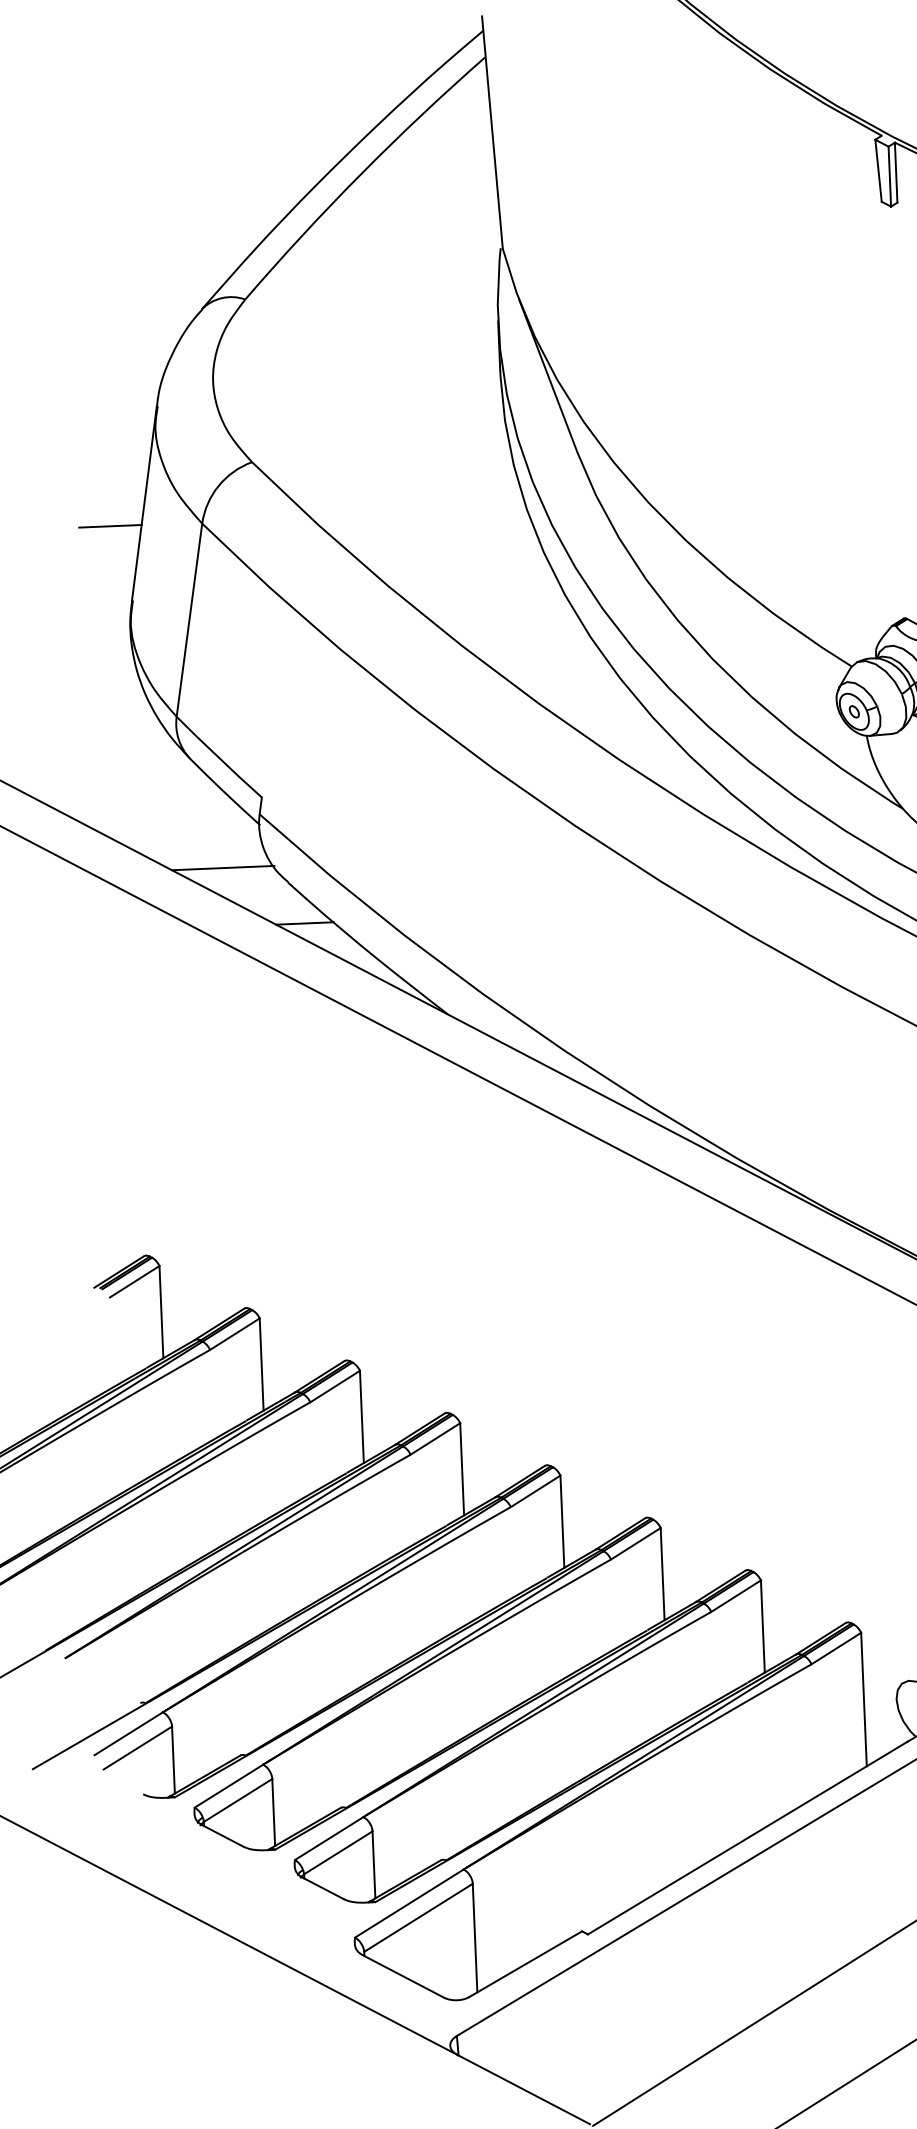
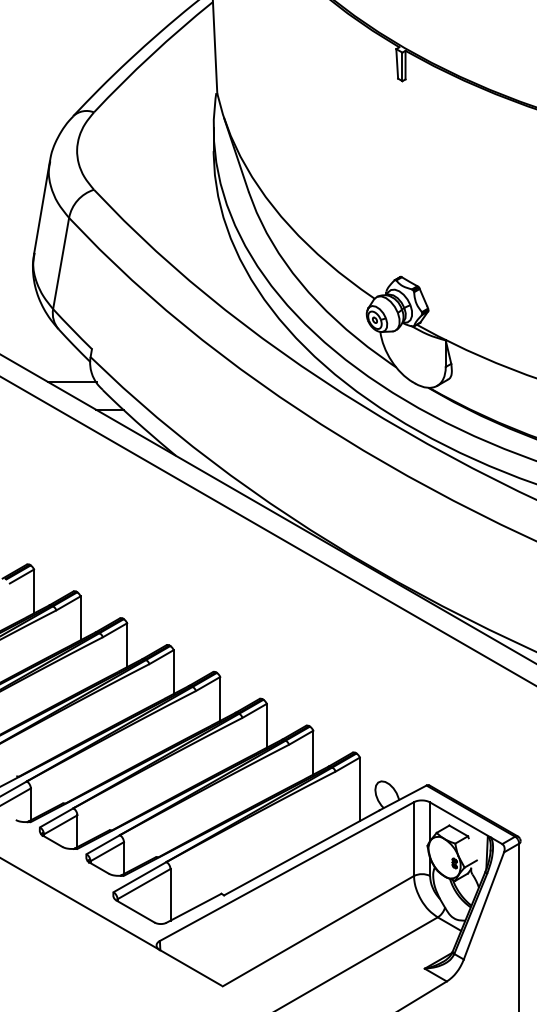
line: (110, 526) -> (25, 217), removed

